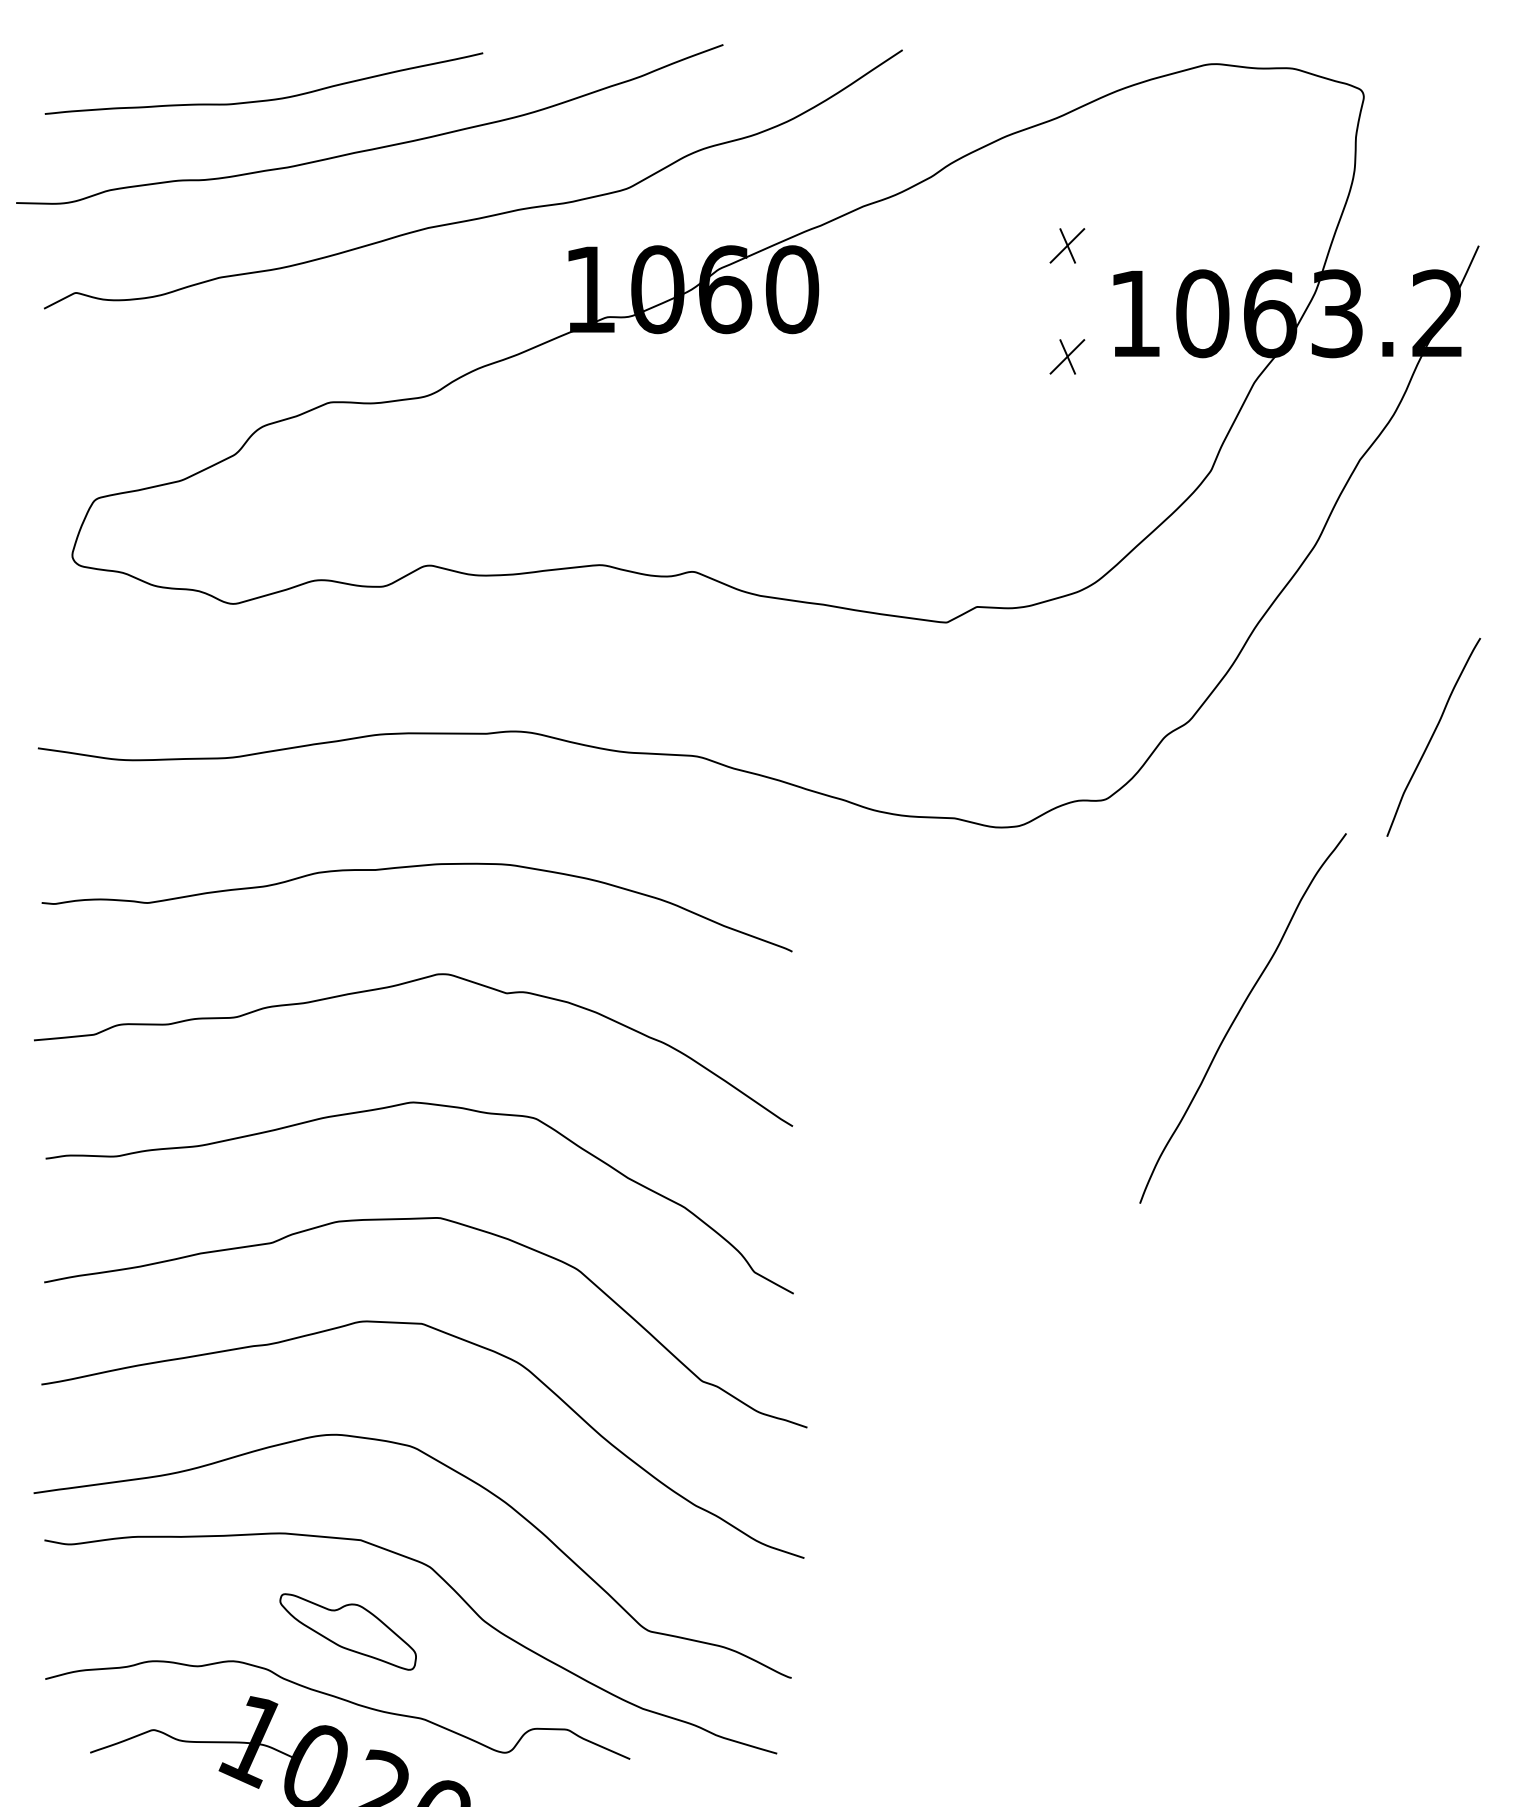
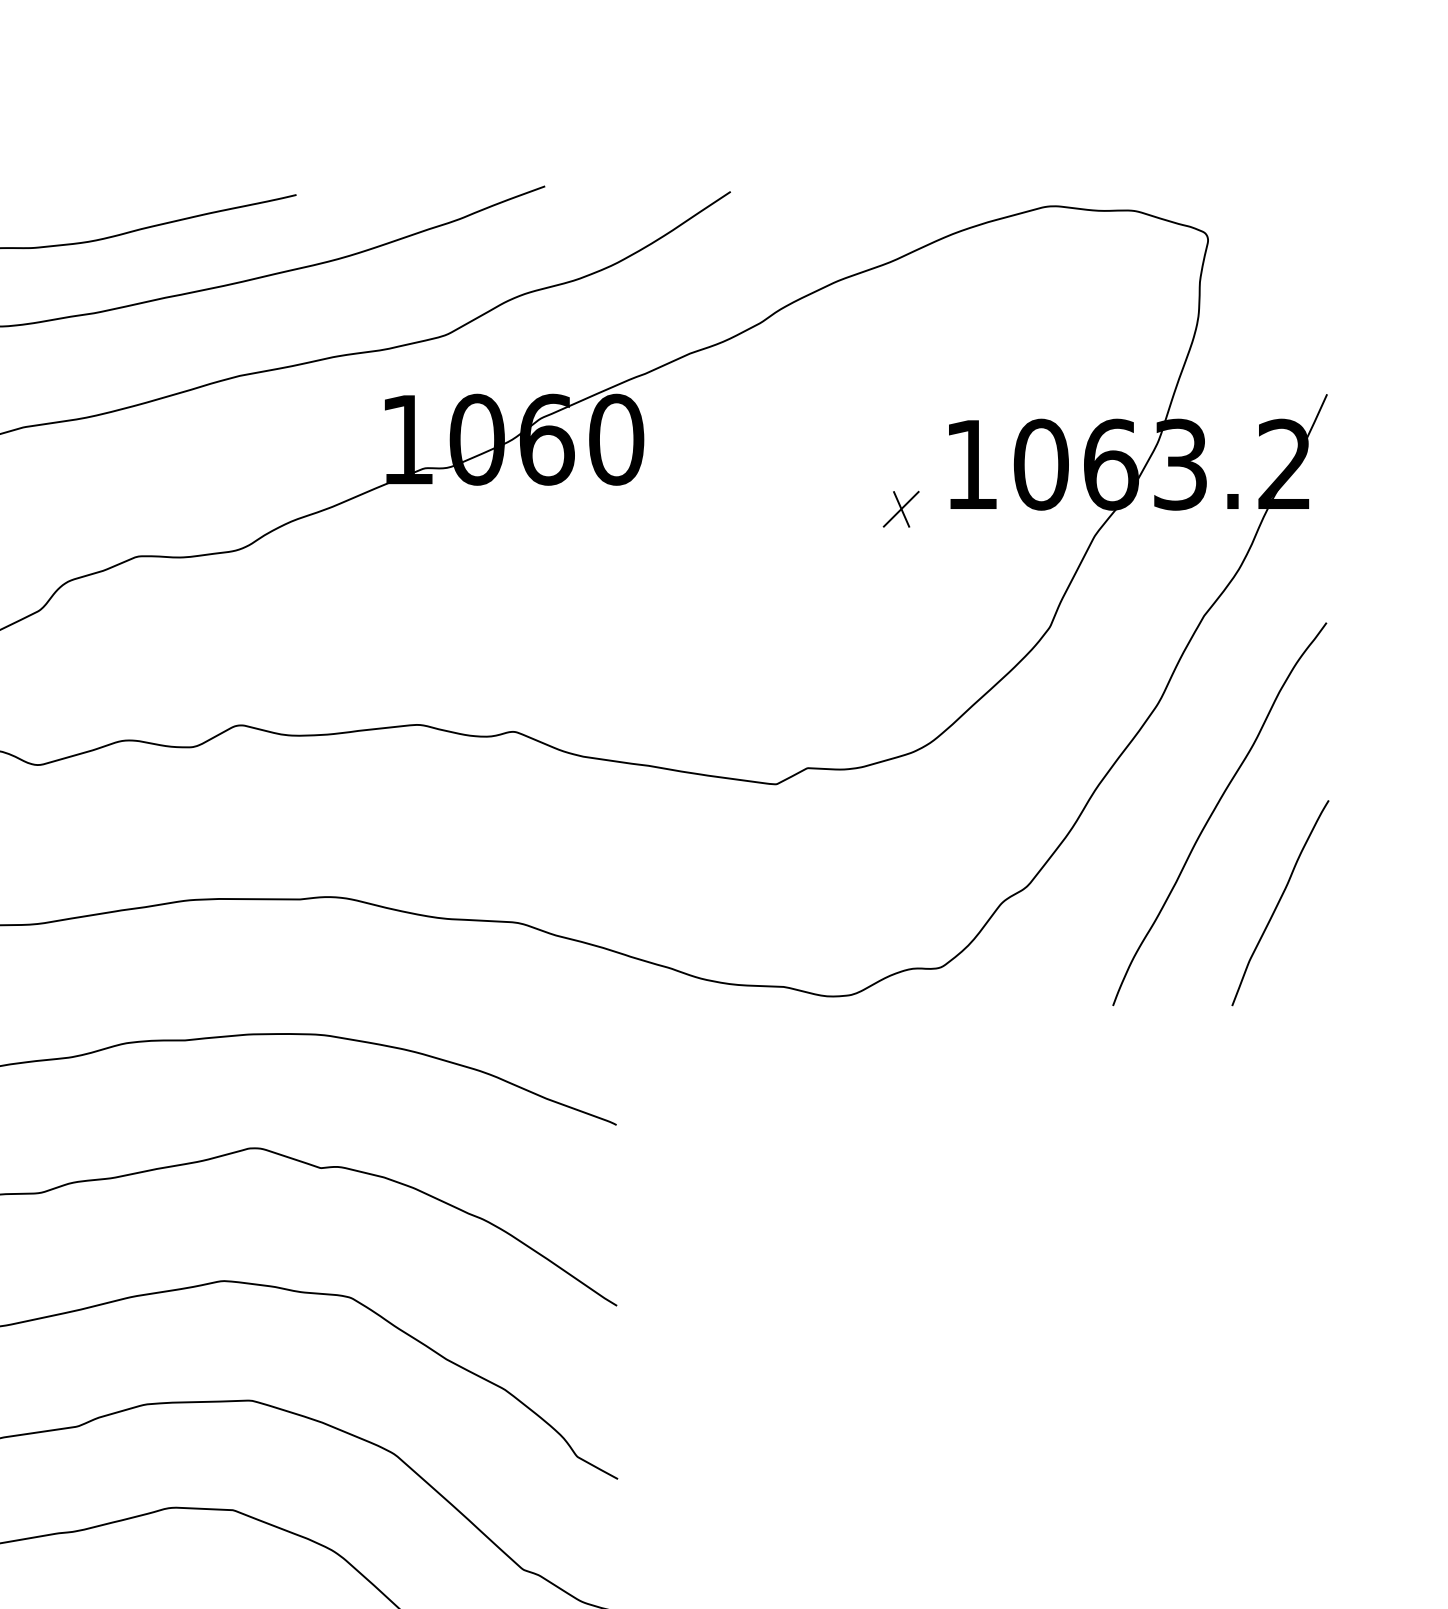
part: (1067, 245) -> (901, 394), removed
curve: (1238, 1015) -> (1214, 811), moved

